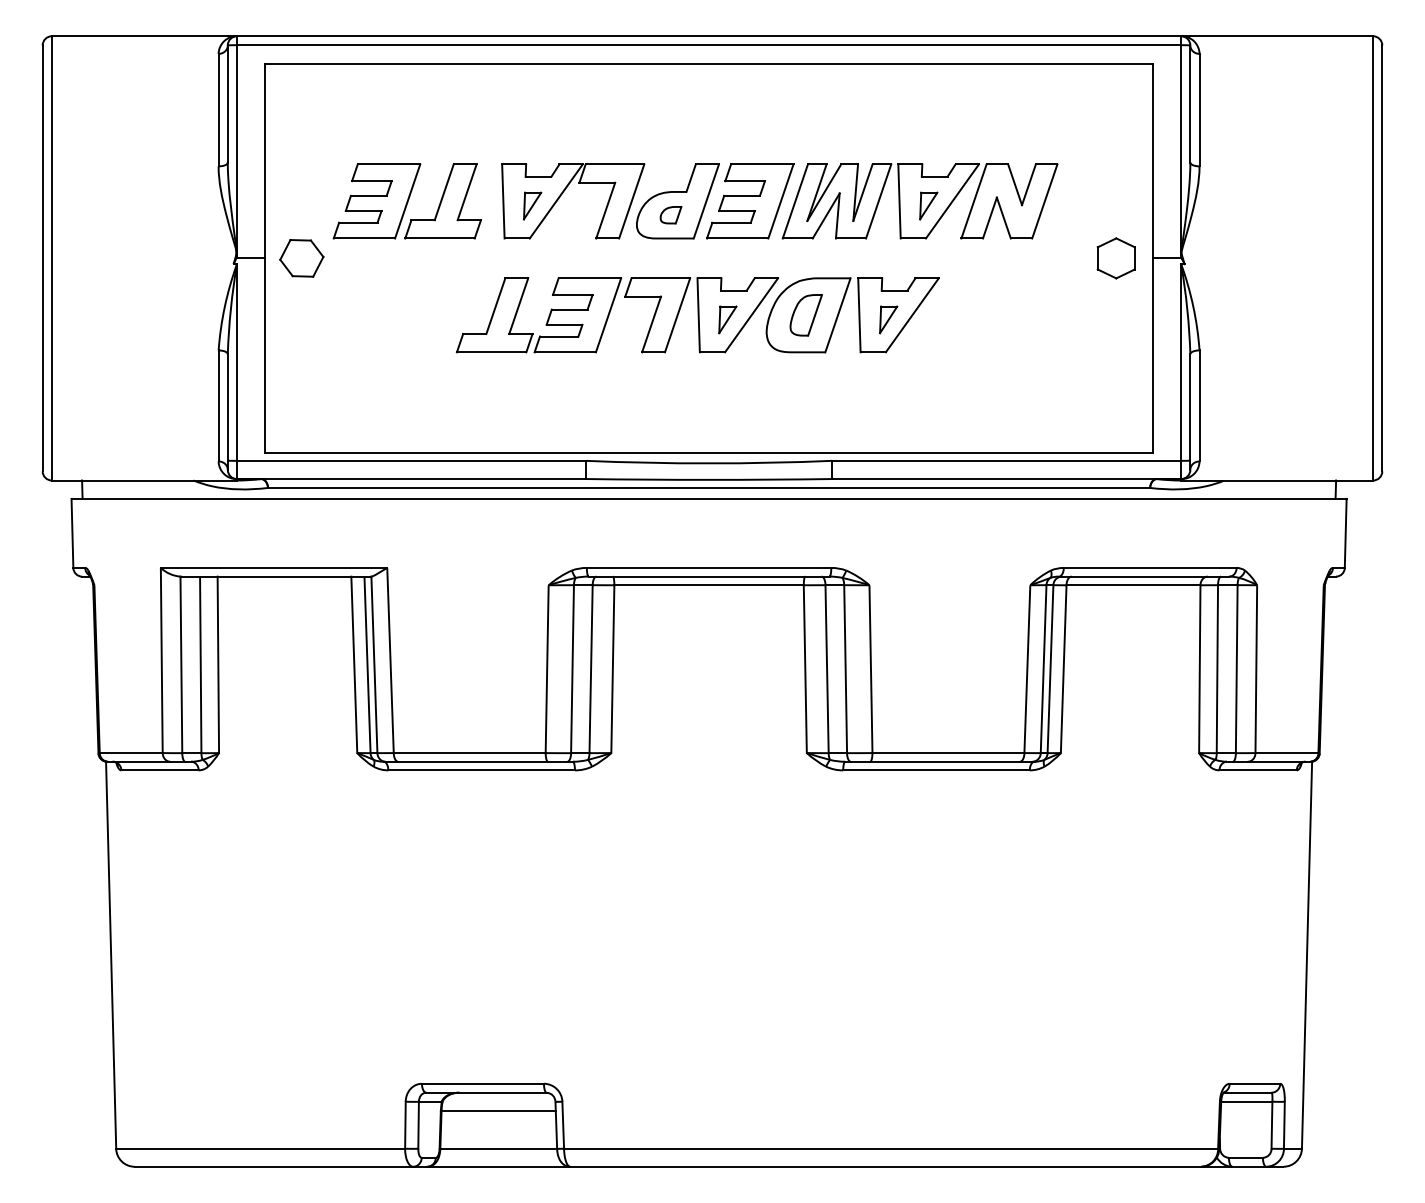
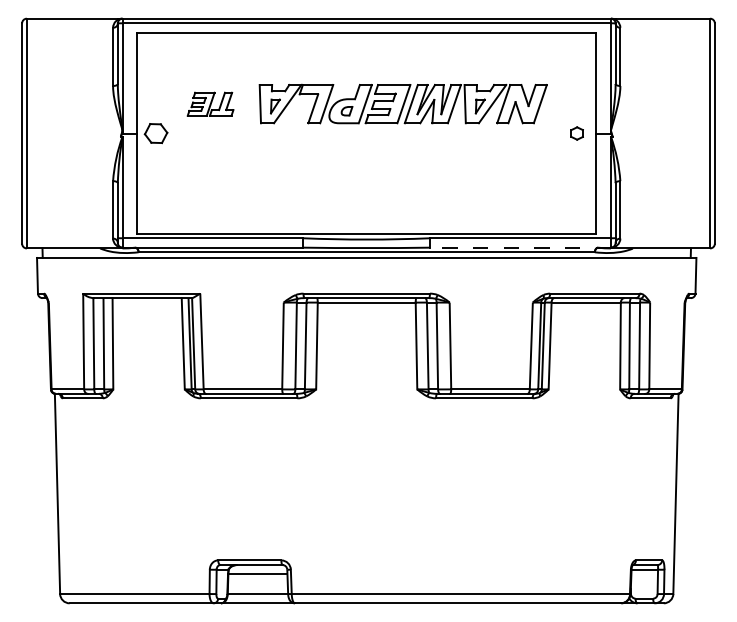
part: (406, 202) -> (210, 104), size x0.6
part: (1114, 258) -> (576, 133), size x0.6
part: (697, 314) -> (360, 162), removed
line: (1006, 478) -> (520, 247), solid -> dashed

